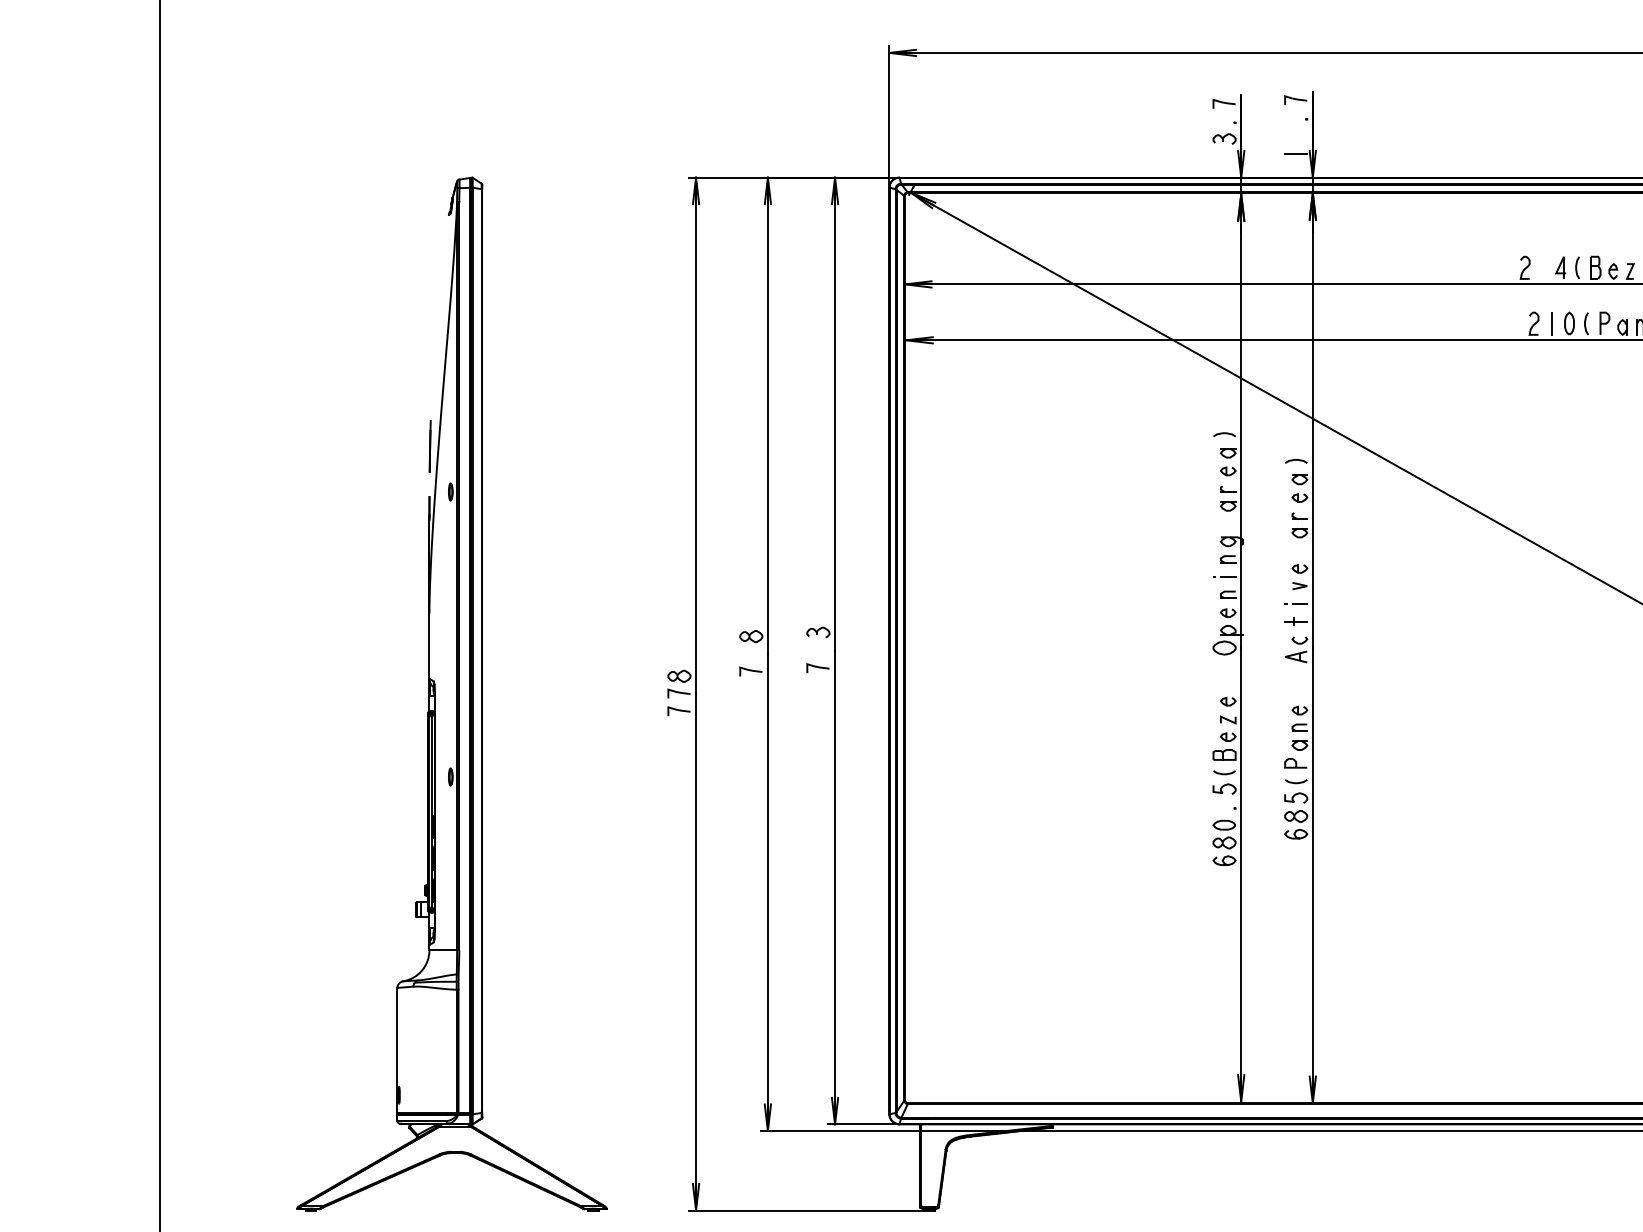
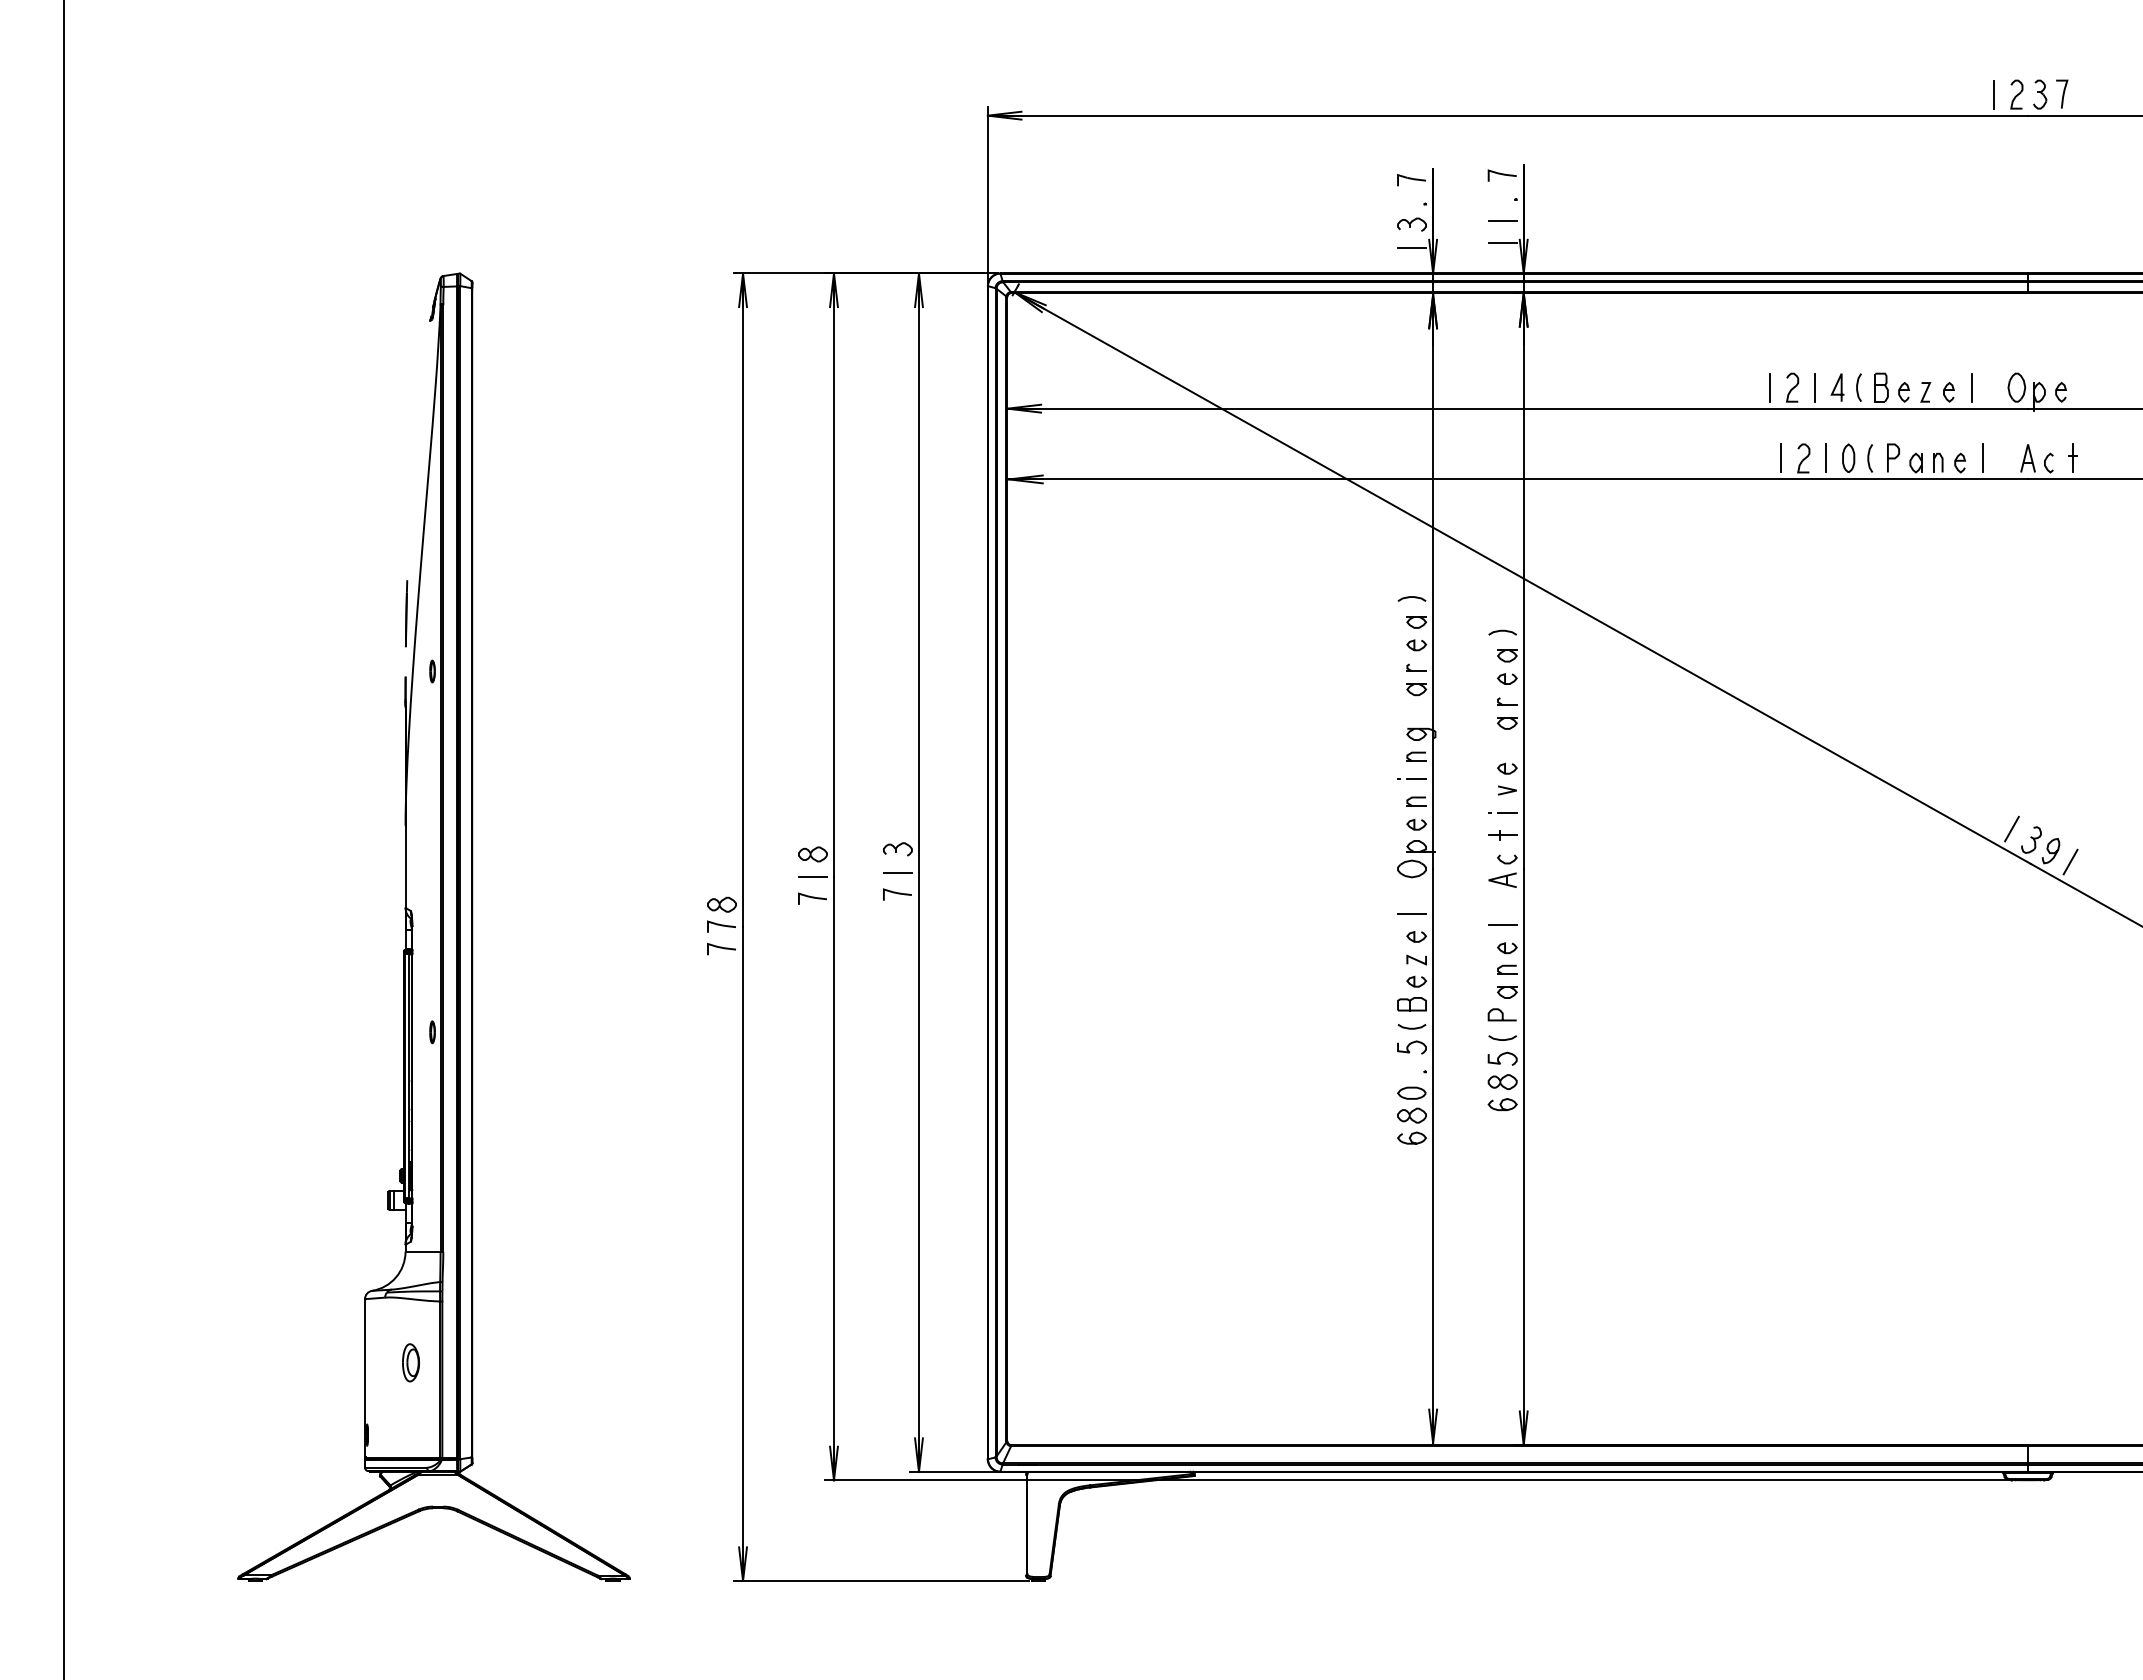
line: (1296, 136) -> (1502, 221), added
line: (1224, 157) -> (1412, 247), added
line: (1507, 267) -> (1770, 387), added
line: (1543, 267) -> (1815, 387), added
line: (1516, 323) -> (1781, 458), added
line: (818, 650) -> (897, 872), added
line: (750, 653) -> (812, 876), added
line: (1224, 683) -> (1412, 913), added
line: (1296, 692) -> (1502, 925), added
part: (433, 1037) -> (410, 1362), added

